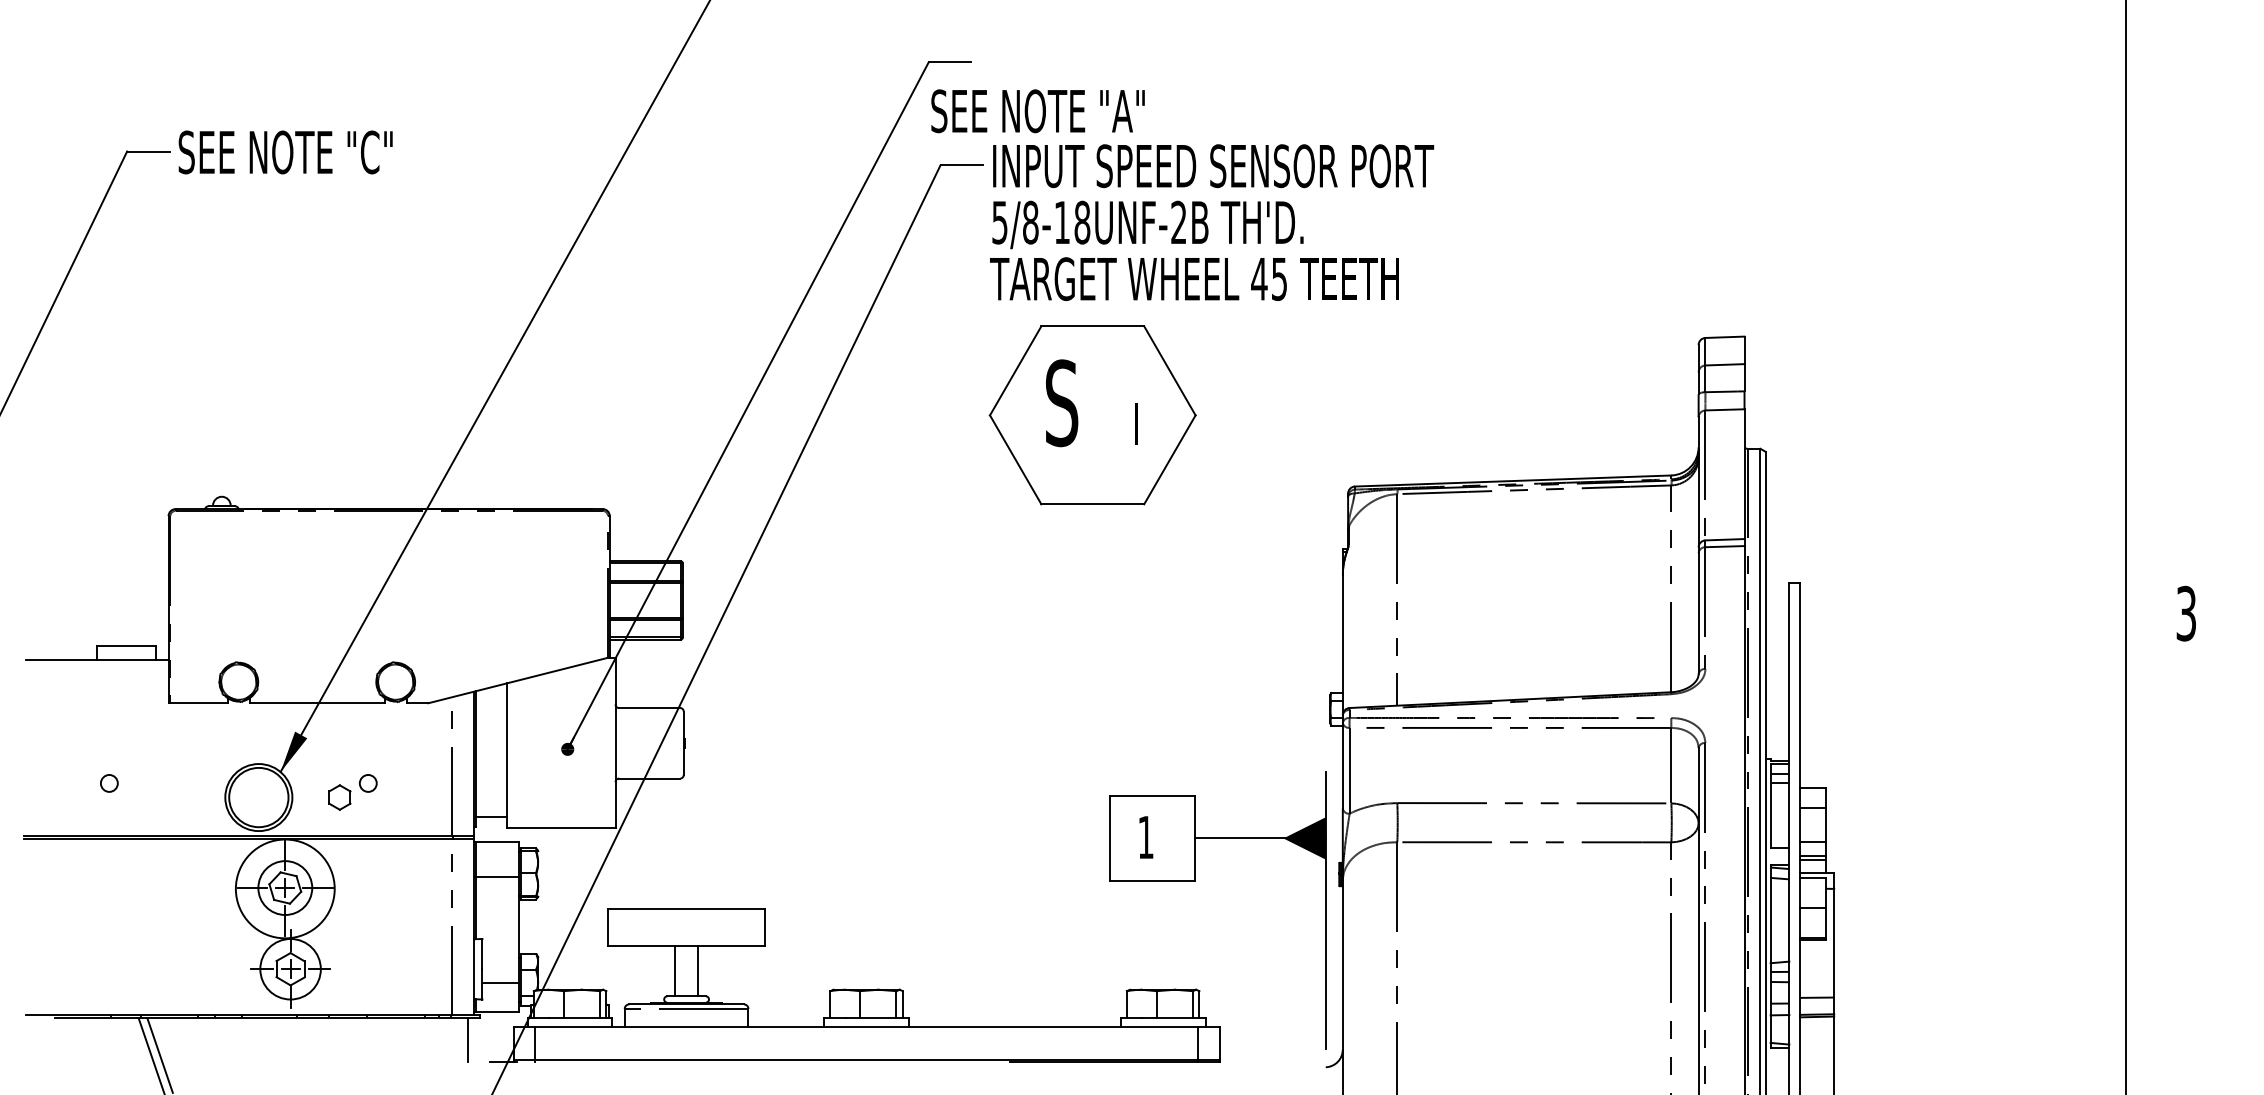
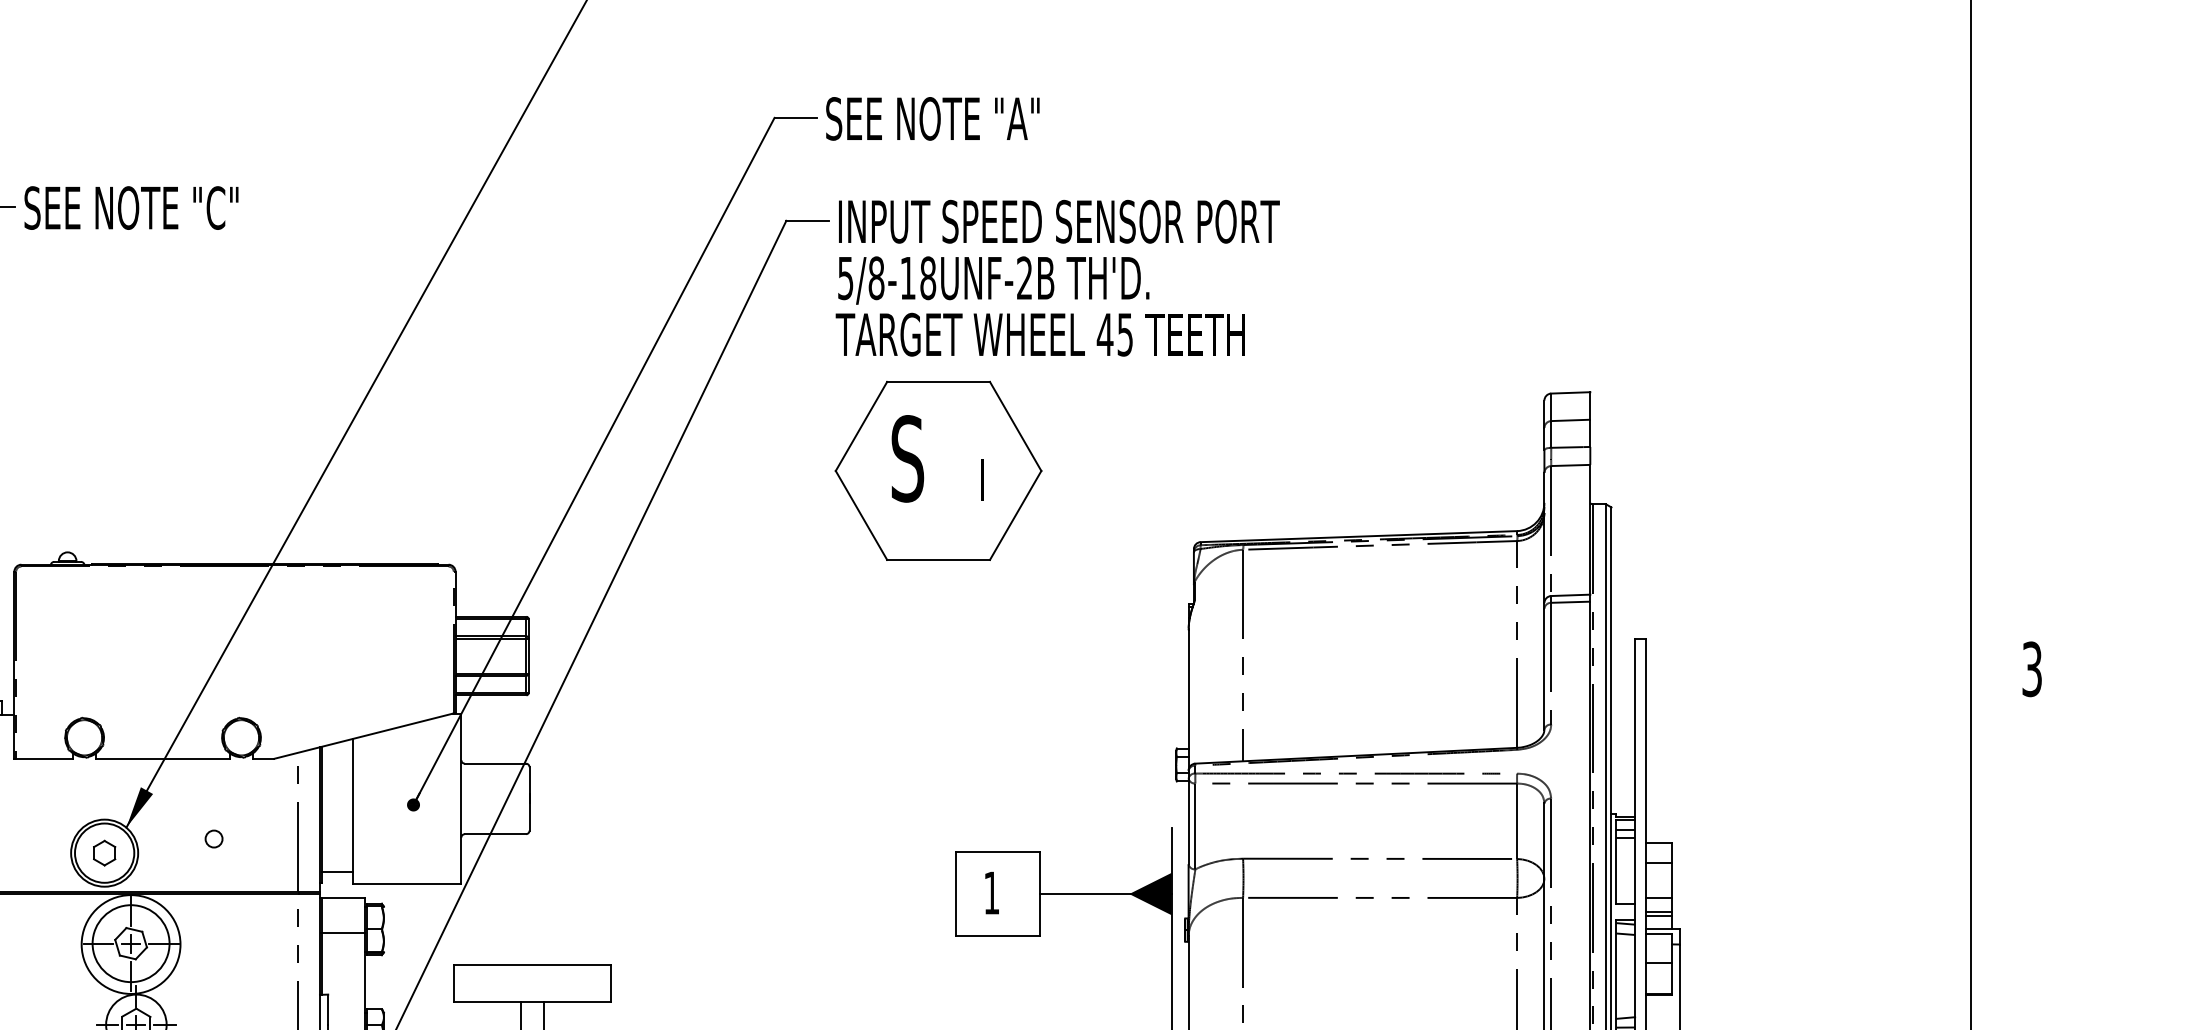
text: (1037, 111) -> (932, 119), moved
part: (339, 797) -> (104, 853), moved
circle: (284, 887) -> (130, 943), size x1.43

